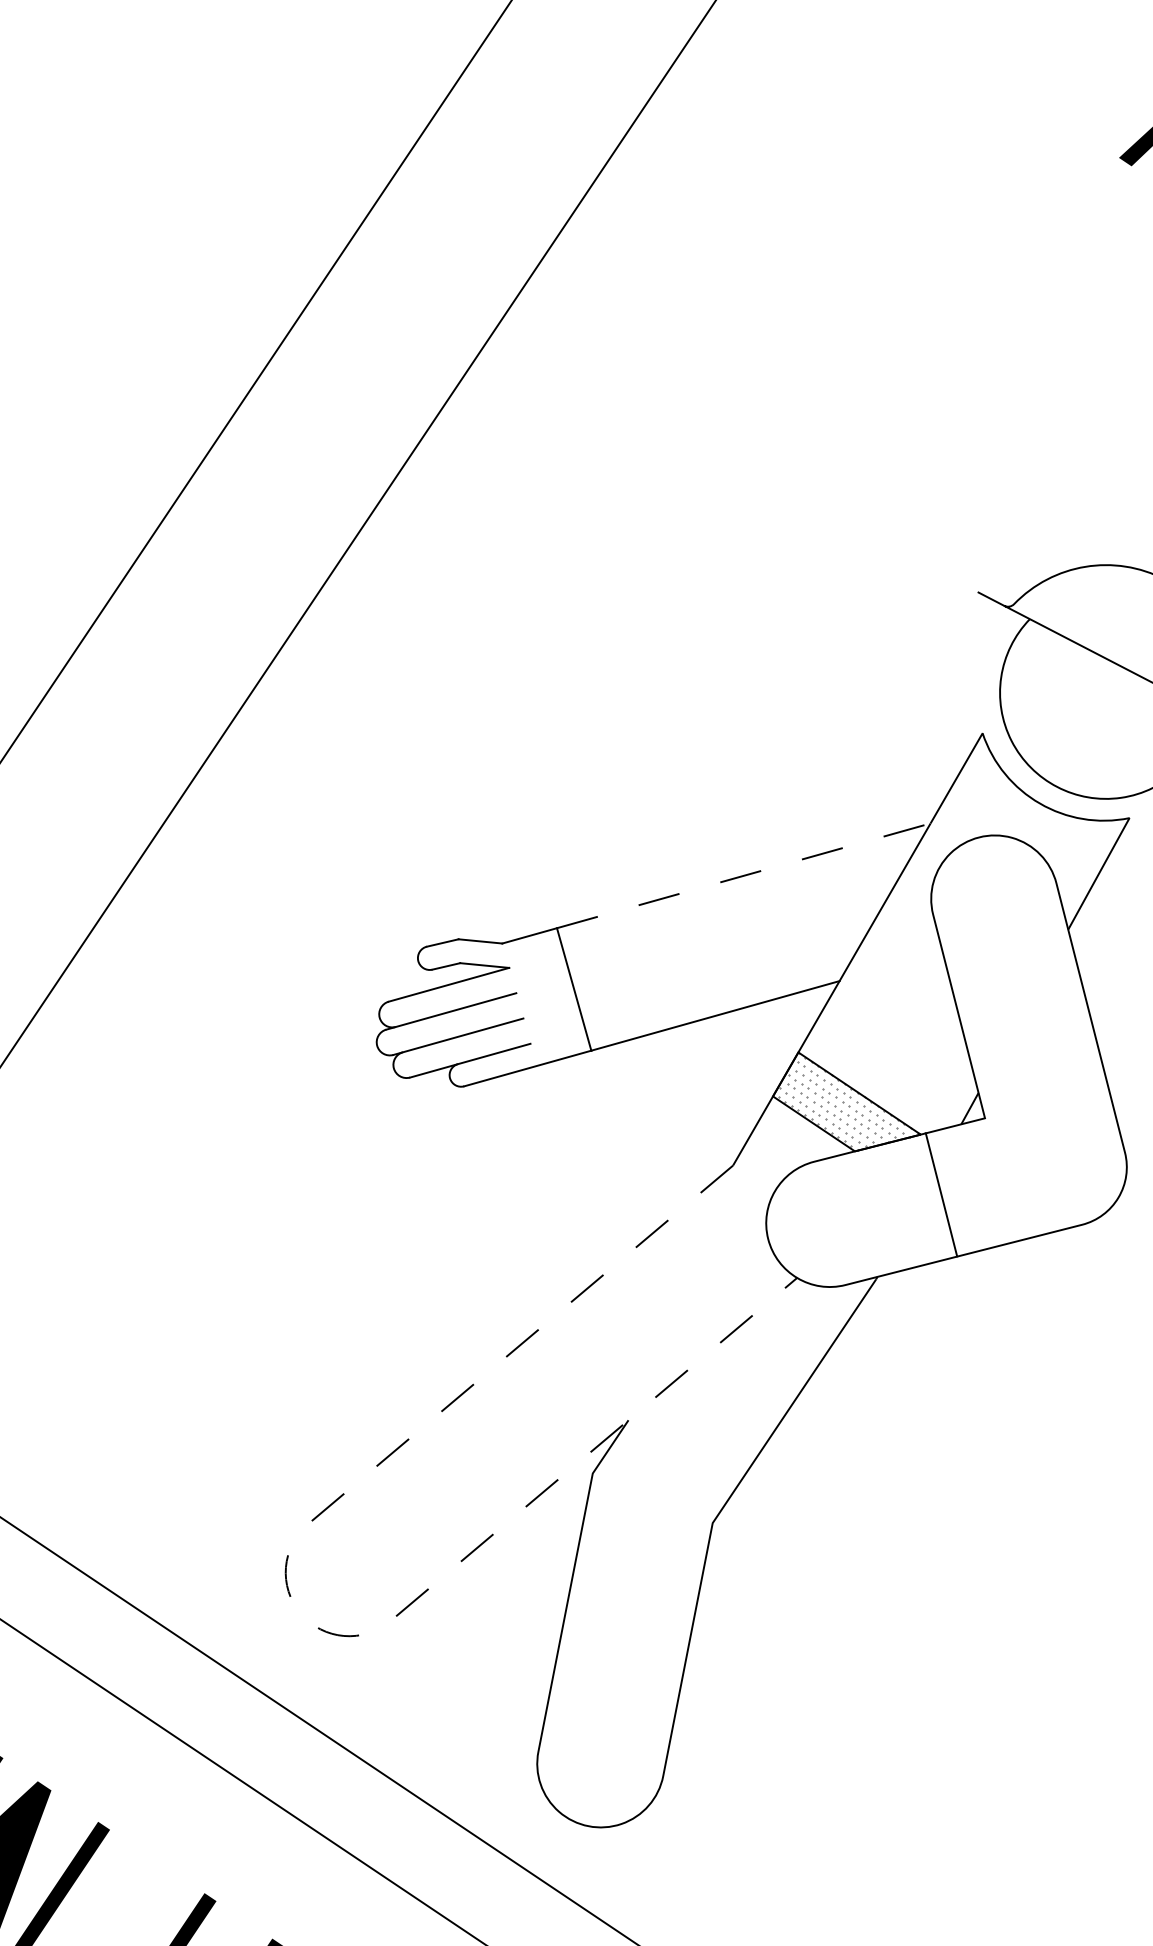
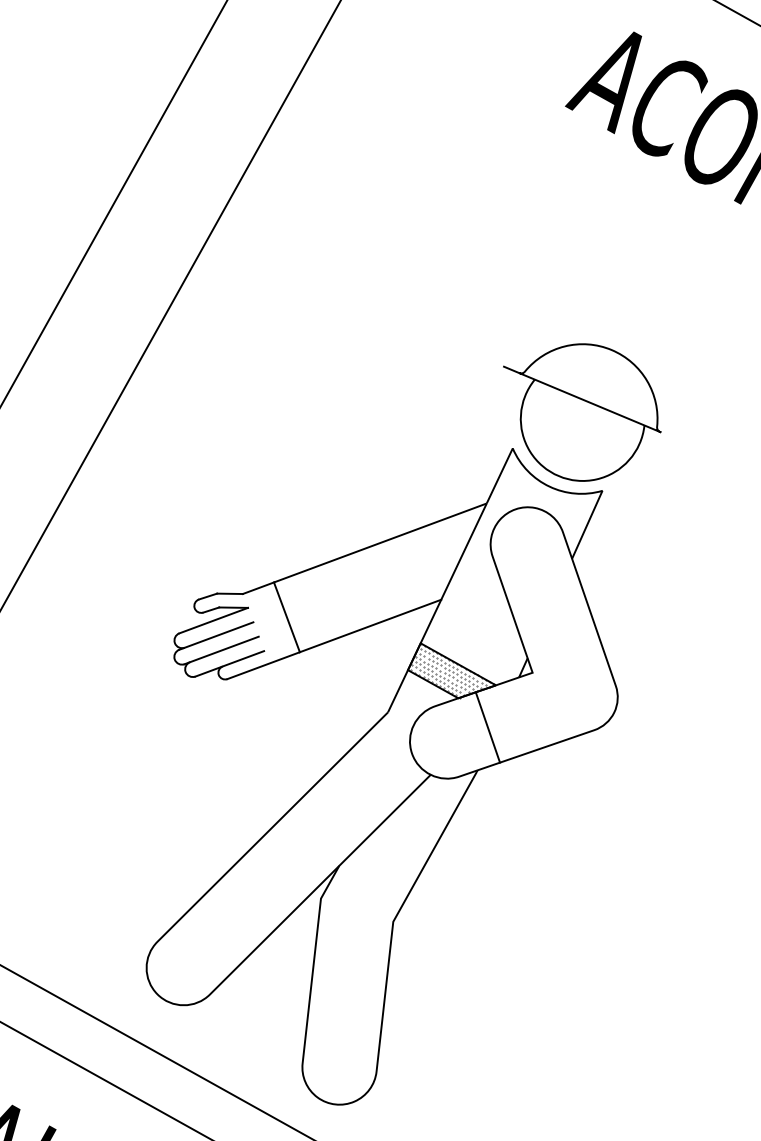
line: (744, 875) -> (380, 542), dashed -> solid
line: (940, 1194) -> (487, 727), moved
line: (296, 1606) -> (154, 990), dashed -> solid

